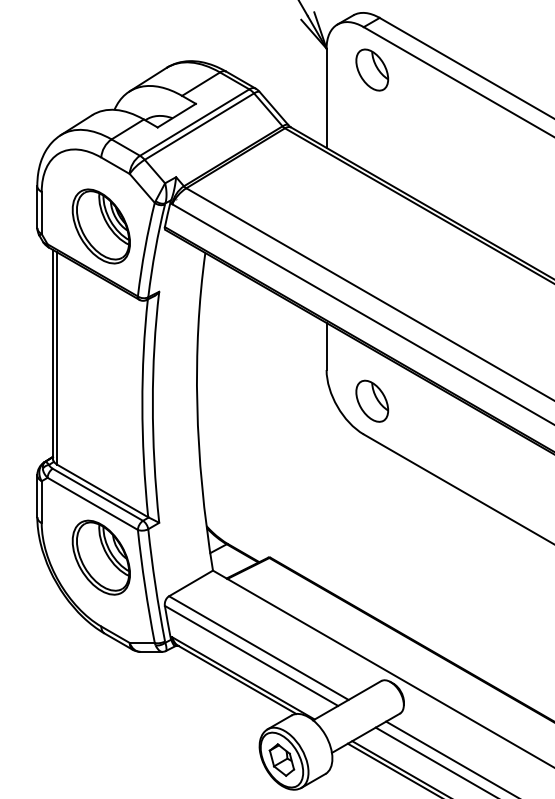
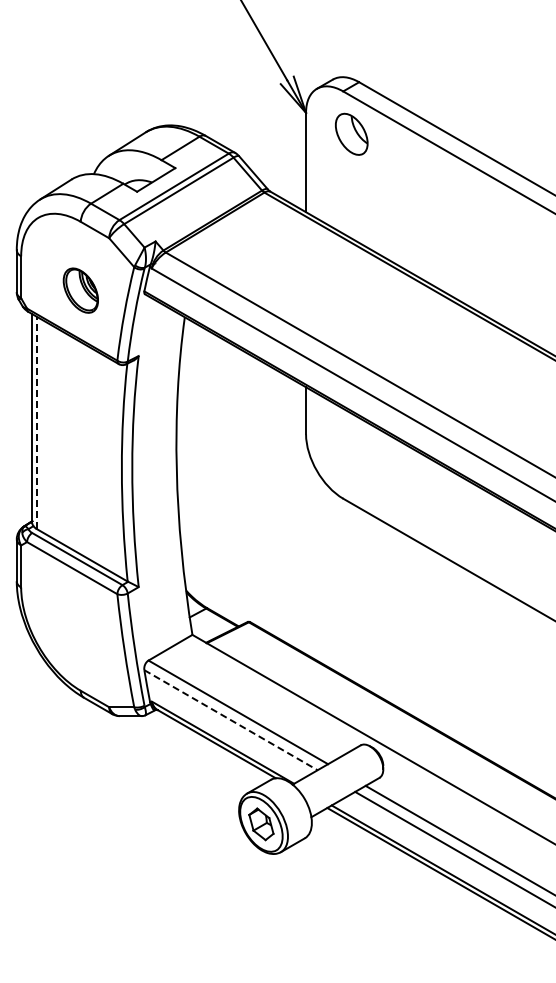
part: (101, 226) -> (80, 290), size x0.6
line: (57, 358) -> (36, 422), solid -> dashed
part: (372, 401) -> (351, 465), removed
part: (101, 557) -> (80, 621), removed
line: (252, 656) -> (231, 720), solid -> dashed

